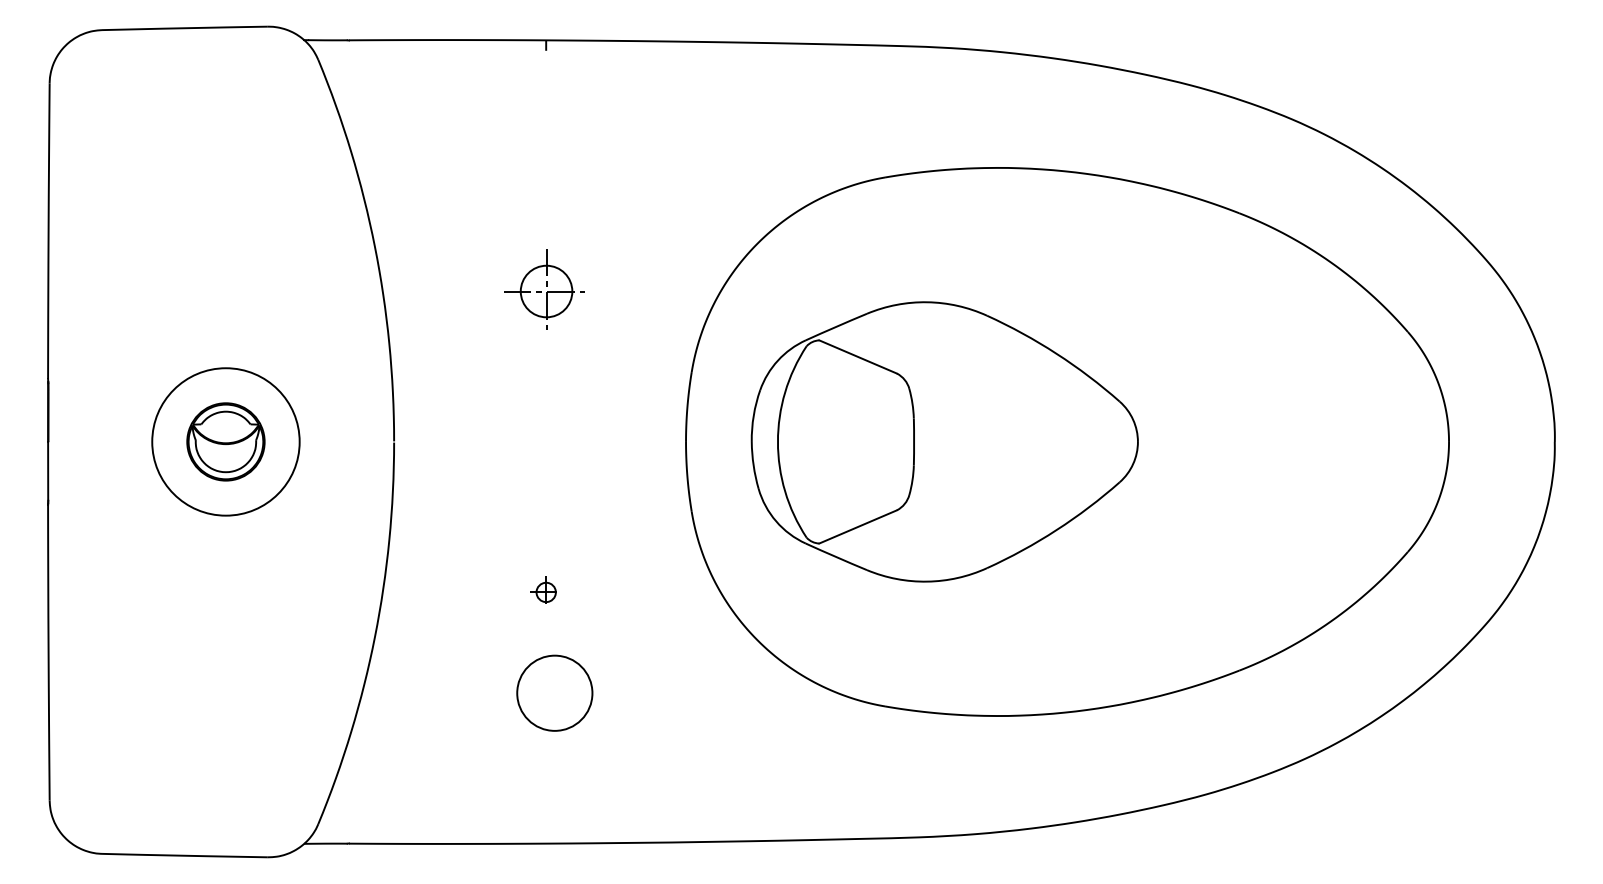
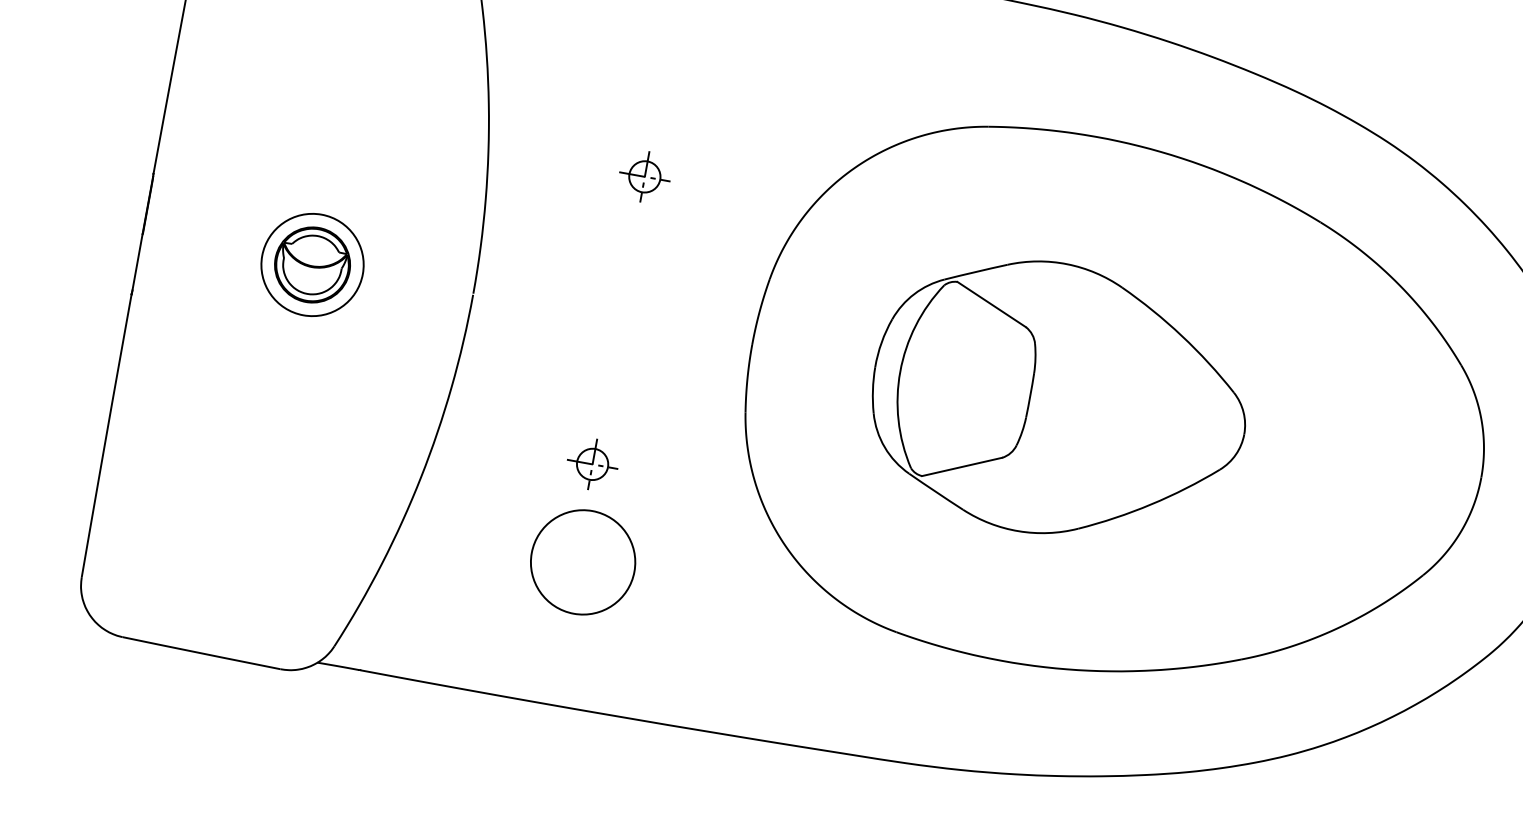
part: (545, 291) -> (644, 176), size x0.62
circle: (225, 441) -> (312, 264), size x0.71
part: (944, 441) -> (1059, 400), moved
part: (545, 592) -> (591, 464), size x1.67
circle: (554, 692) -> (583, 561), size x1.43

